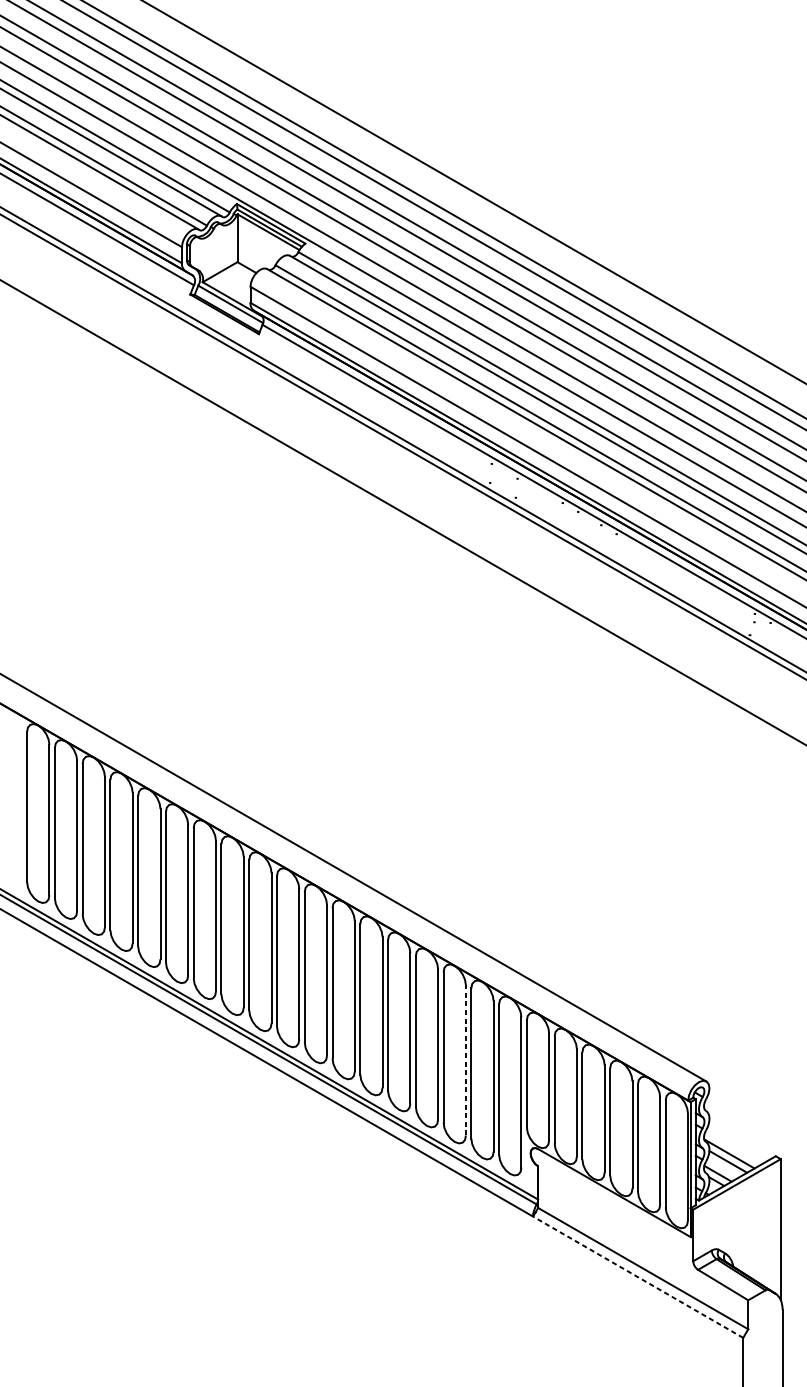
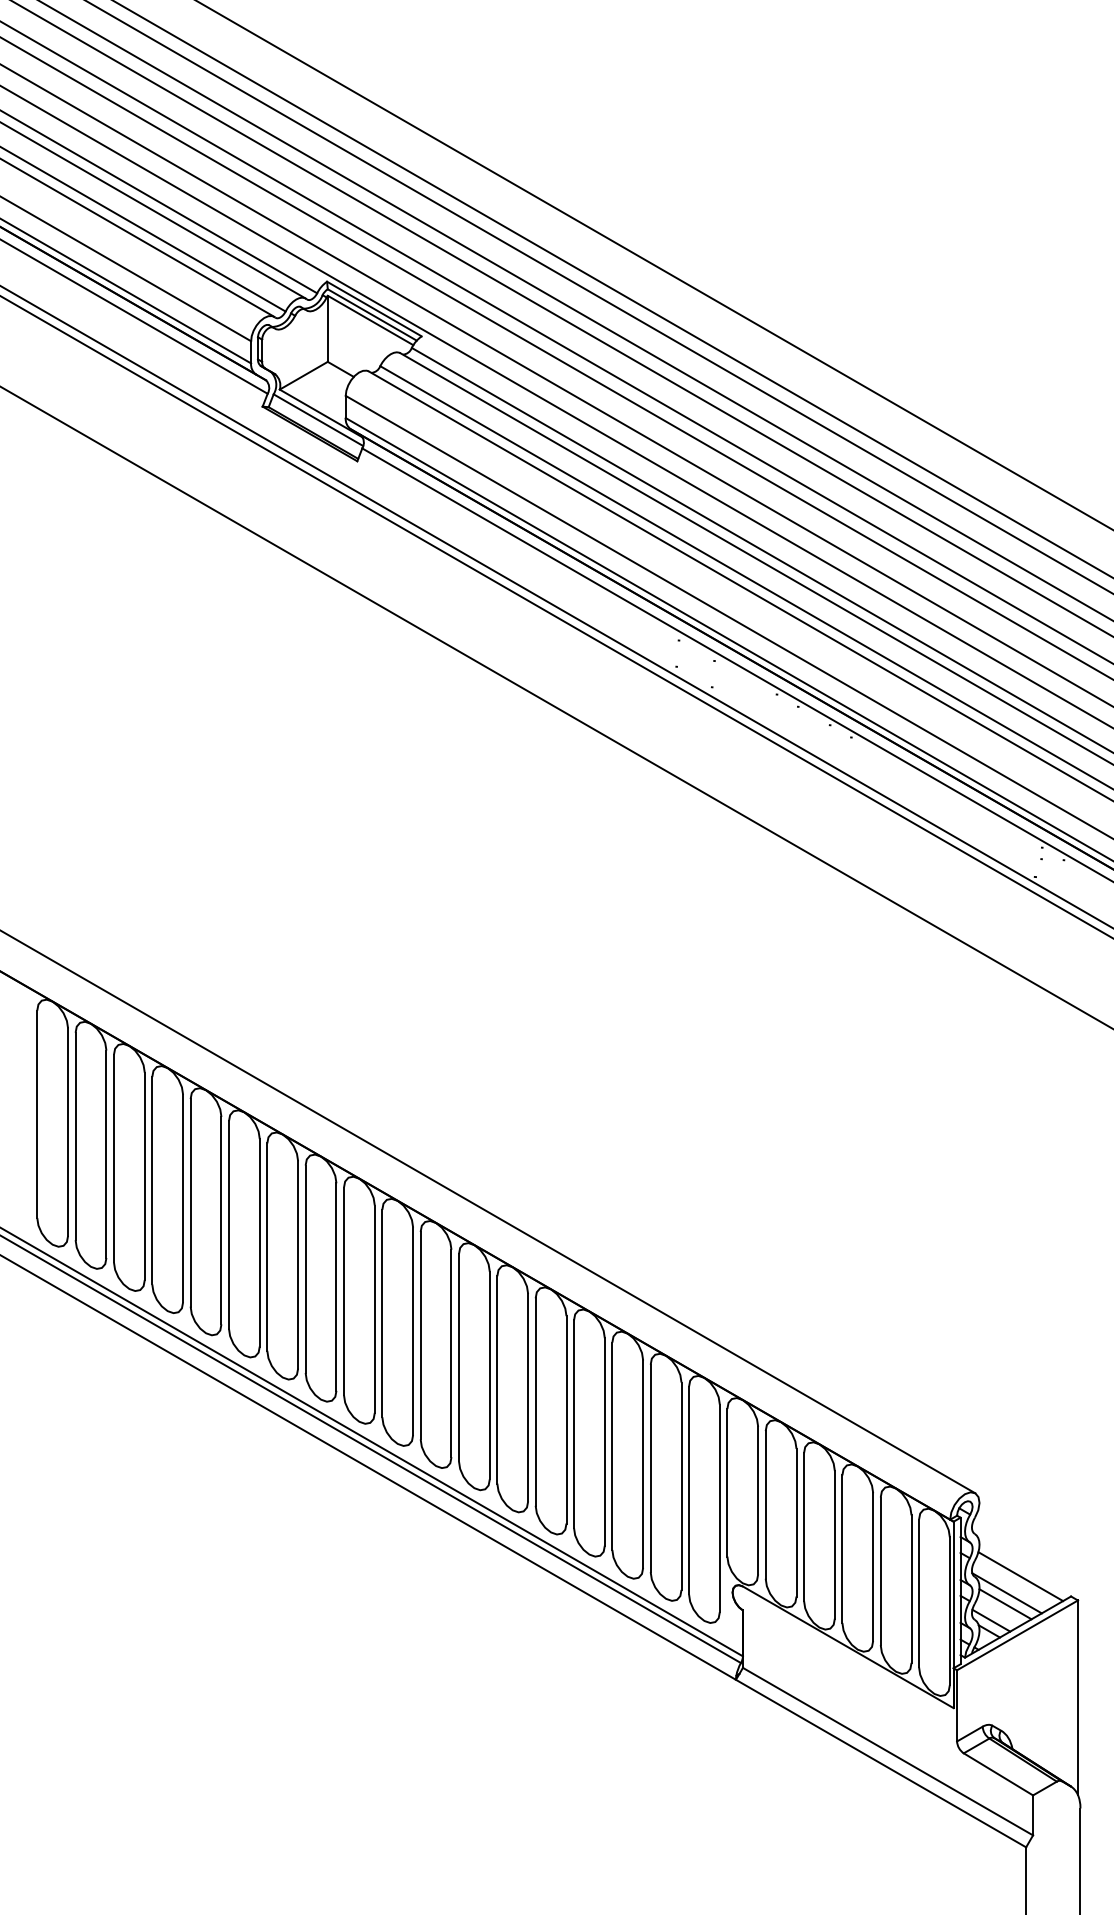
line: (466, 1060) -> (643, 1464), dashed -> solid
line: (739, 1141) -> (1020, 1576), added
line: (638, 1277) -> (881, 1763), dashed -> solid

